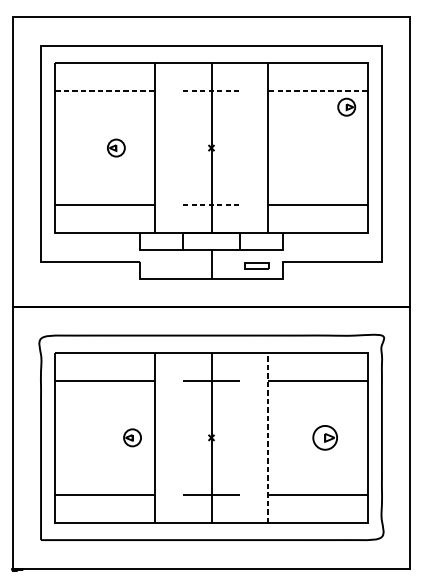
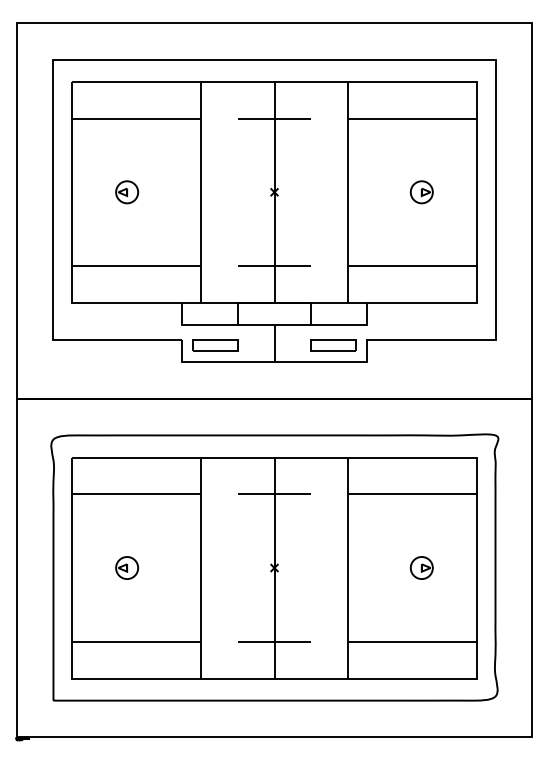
line: (105, 91) -> (136, 118), dashed -> solid
line: (211, 91) -> (274, 118), dashed -> solid
line: (317, 91) -> (412, 118), dashed -> solid
part: (346, 107) -> (421, 192), moved
part: (116, 148) -> (127, 192), moved
line: (211, 204) -> (274, 265), dashed -> solid
part: (165, 266) -> (215, 345), added
part: (257, 266) -> (333, 345), size x1.43
part: (132, 437) -> (127, 567), moved
line: (268, 437) -> (348, 567), dashed -> solid
part: (324, 437) -> (421, 567), size x0.71

